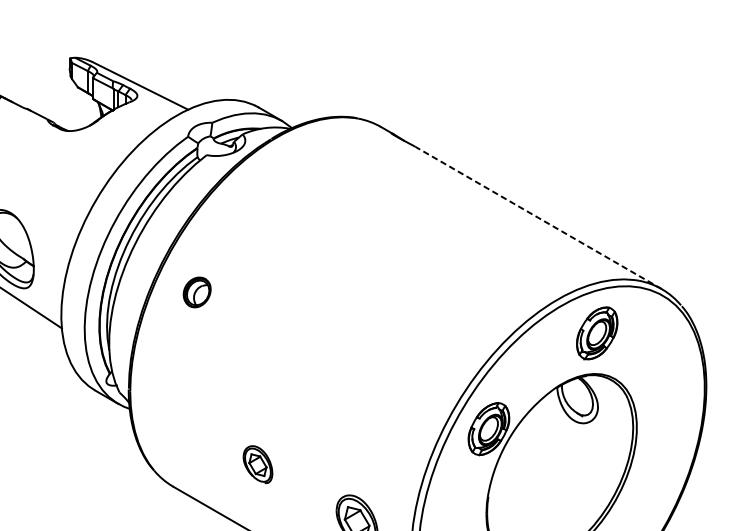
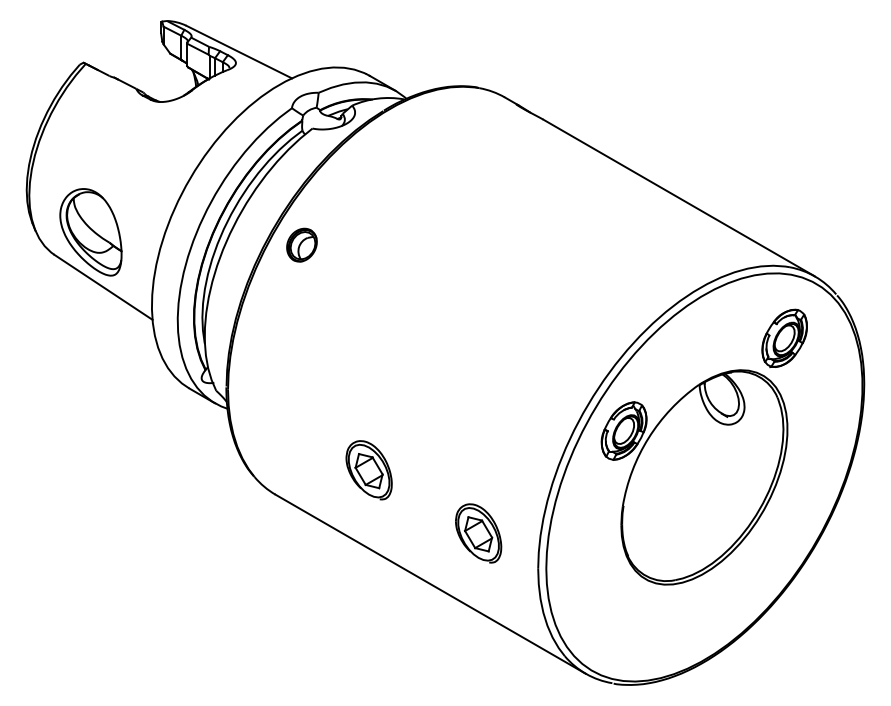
line: (539, 218) -> (679, 198), dashed -> solid
part: (196, 291) -> (301, 244), moved
part: (597, 333) -> (784, 338), moved
part: (257, 464) -> (368, 470), size x1.43

